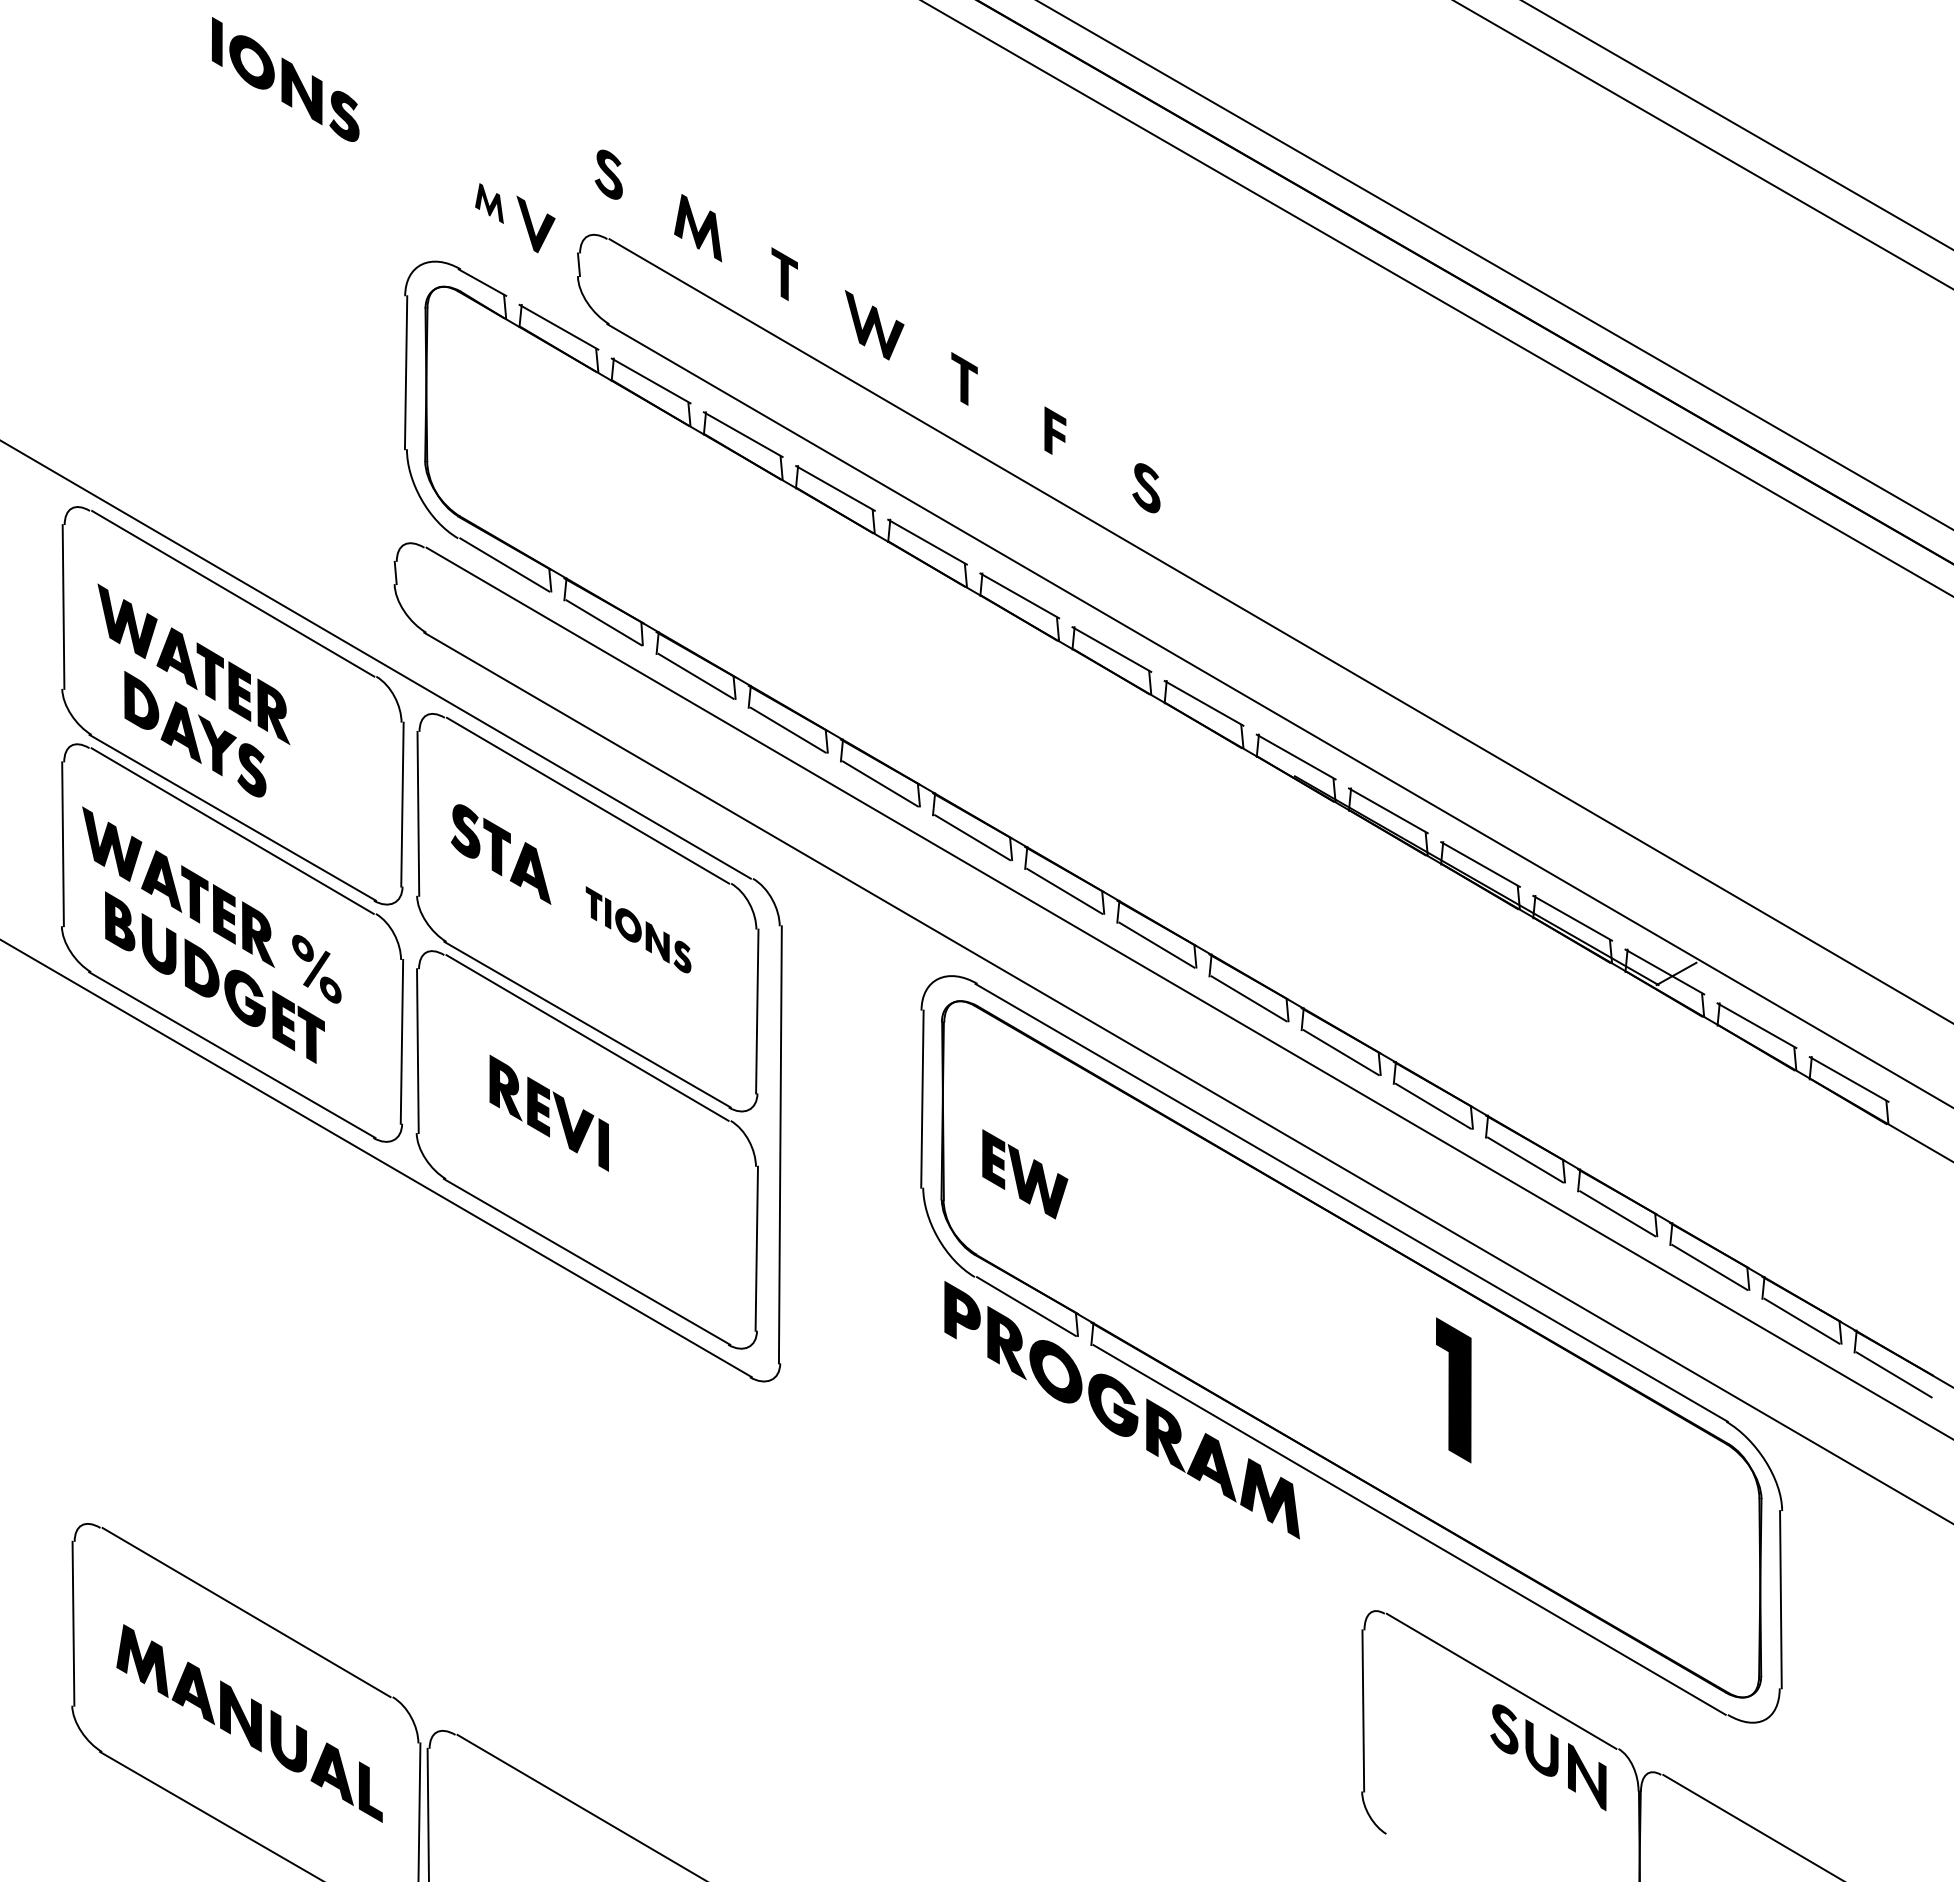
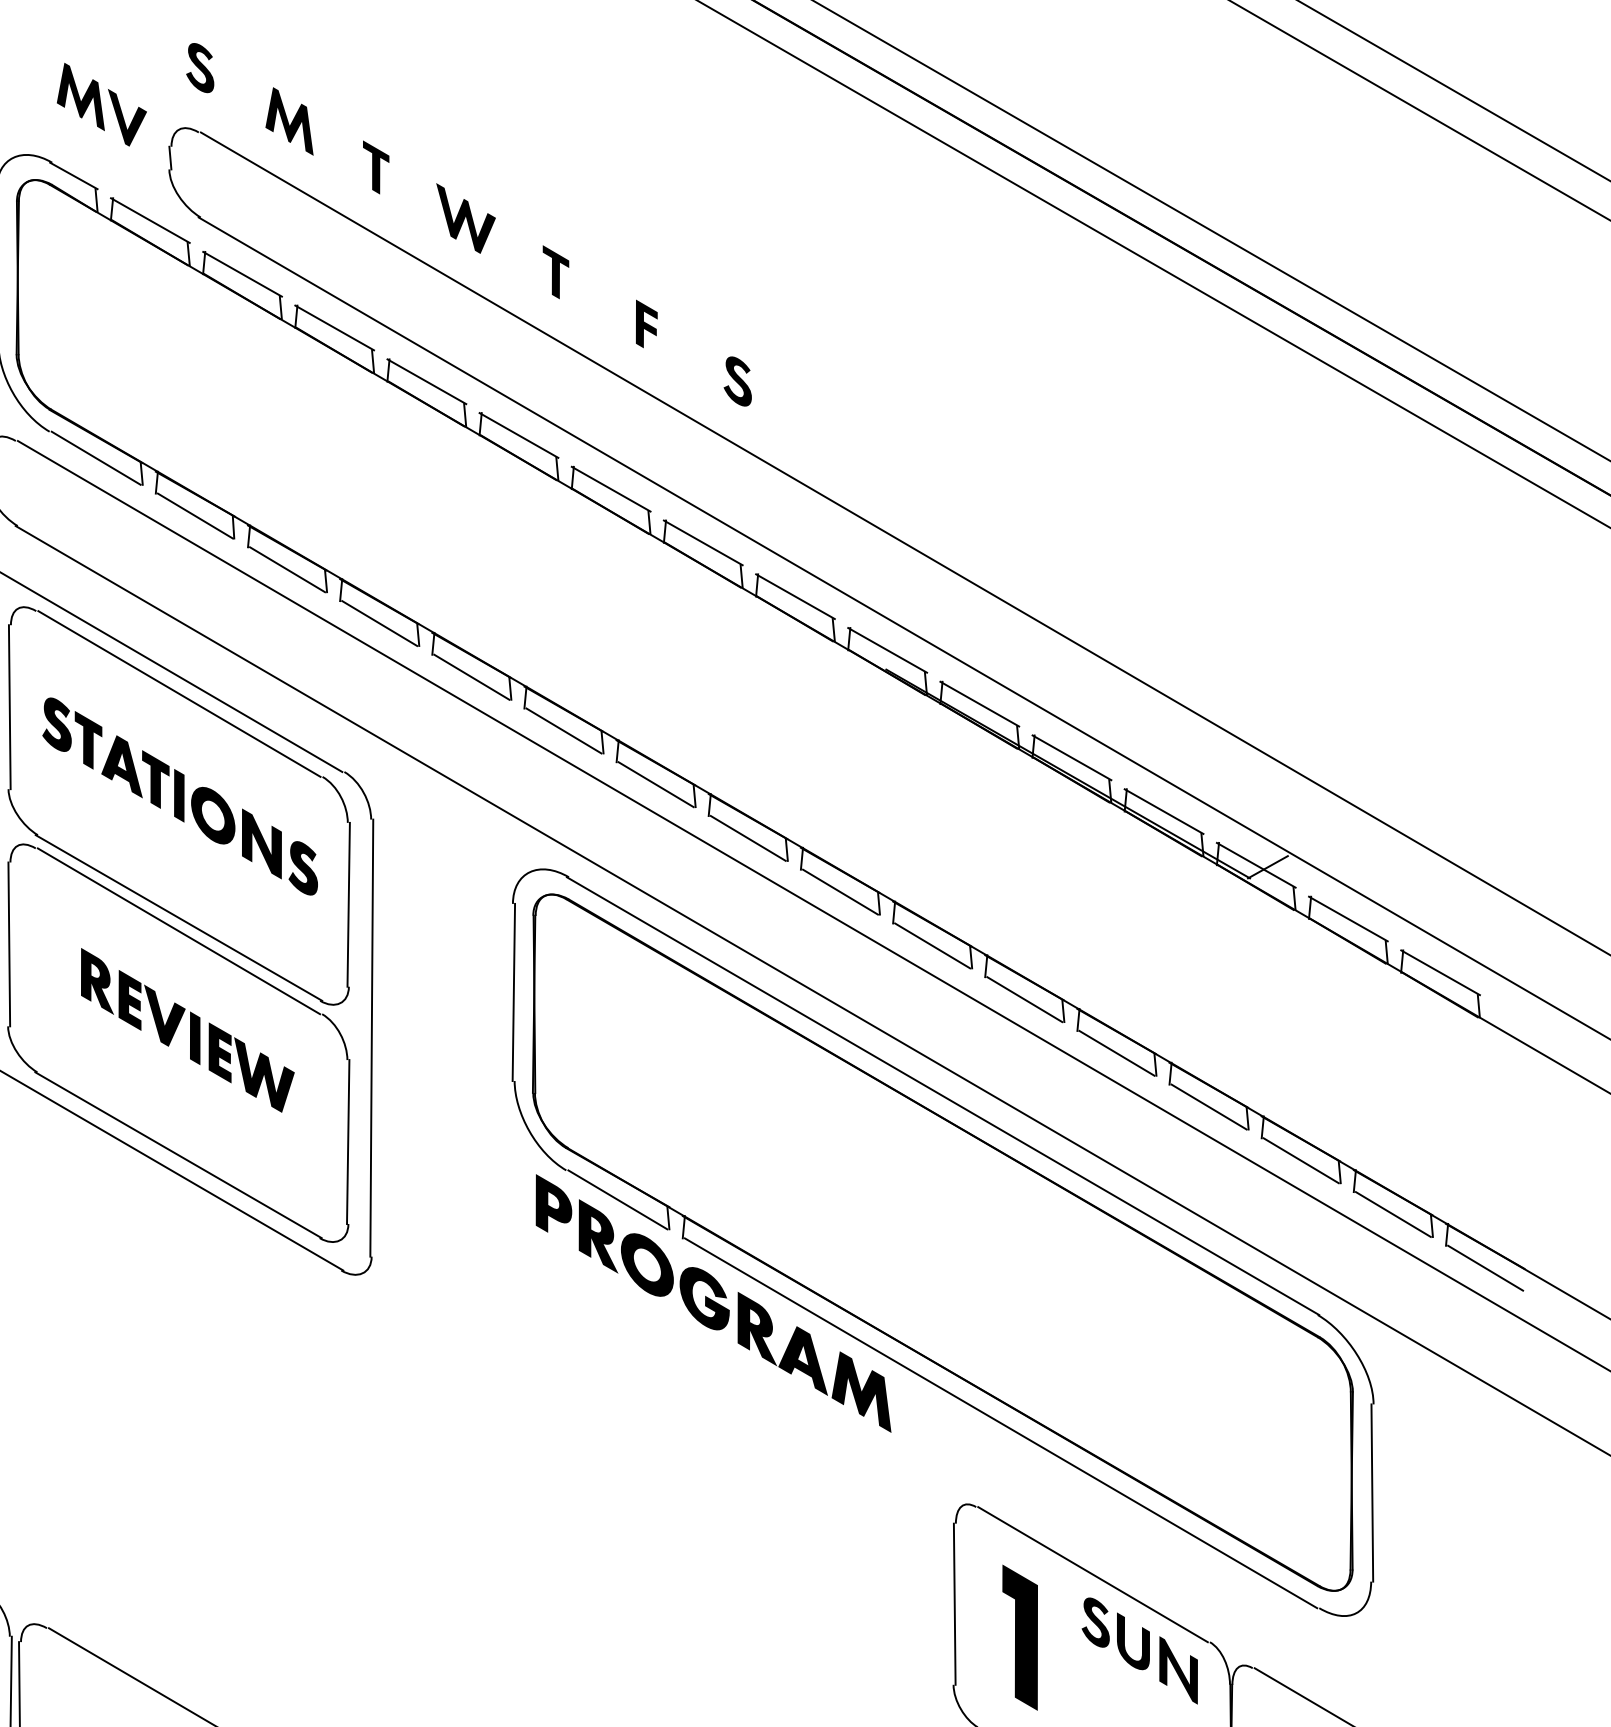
part: (489, 203) -> (80, 96), size x1.67
part: (638, 929) -> (229, 822), size x1.67
part: (1025, 1174) -> (251, 1067), moved
part: (1453, 1390) -> (1019, 1637), moved

